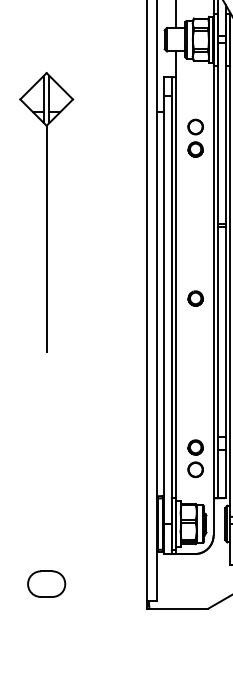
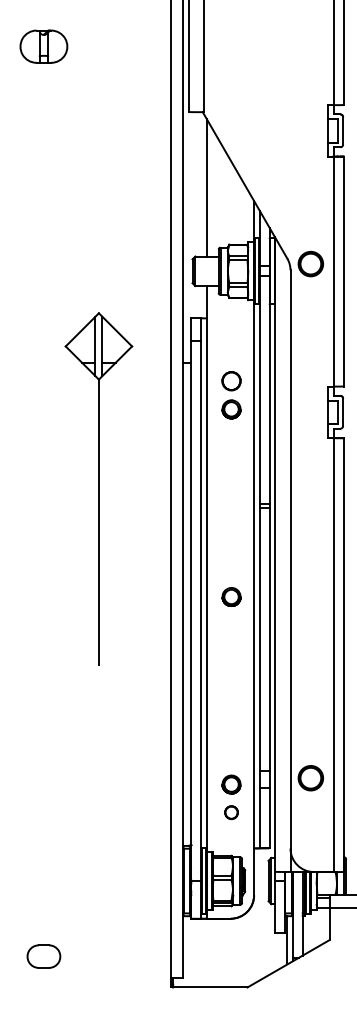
part: (46, 212) -> (98, 488), moved
circle: (195, 469) -> (231, 812), size x0.7
part: (46, 584) -> (43, 956), size x0.7

